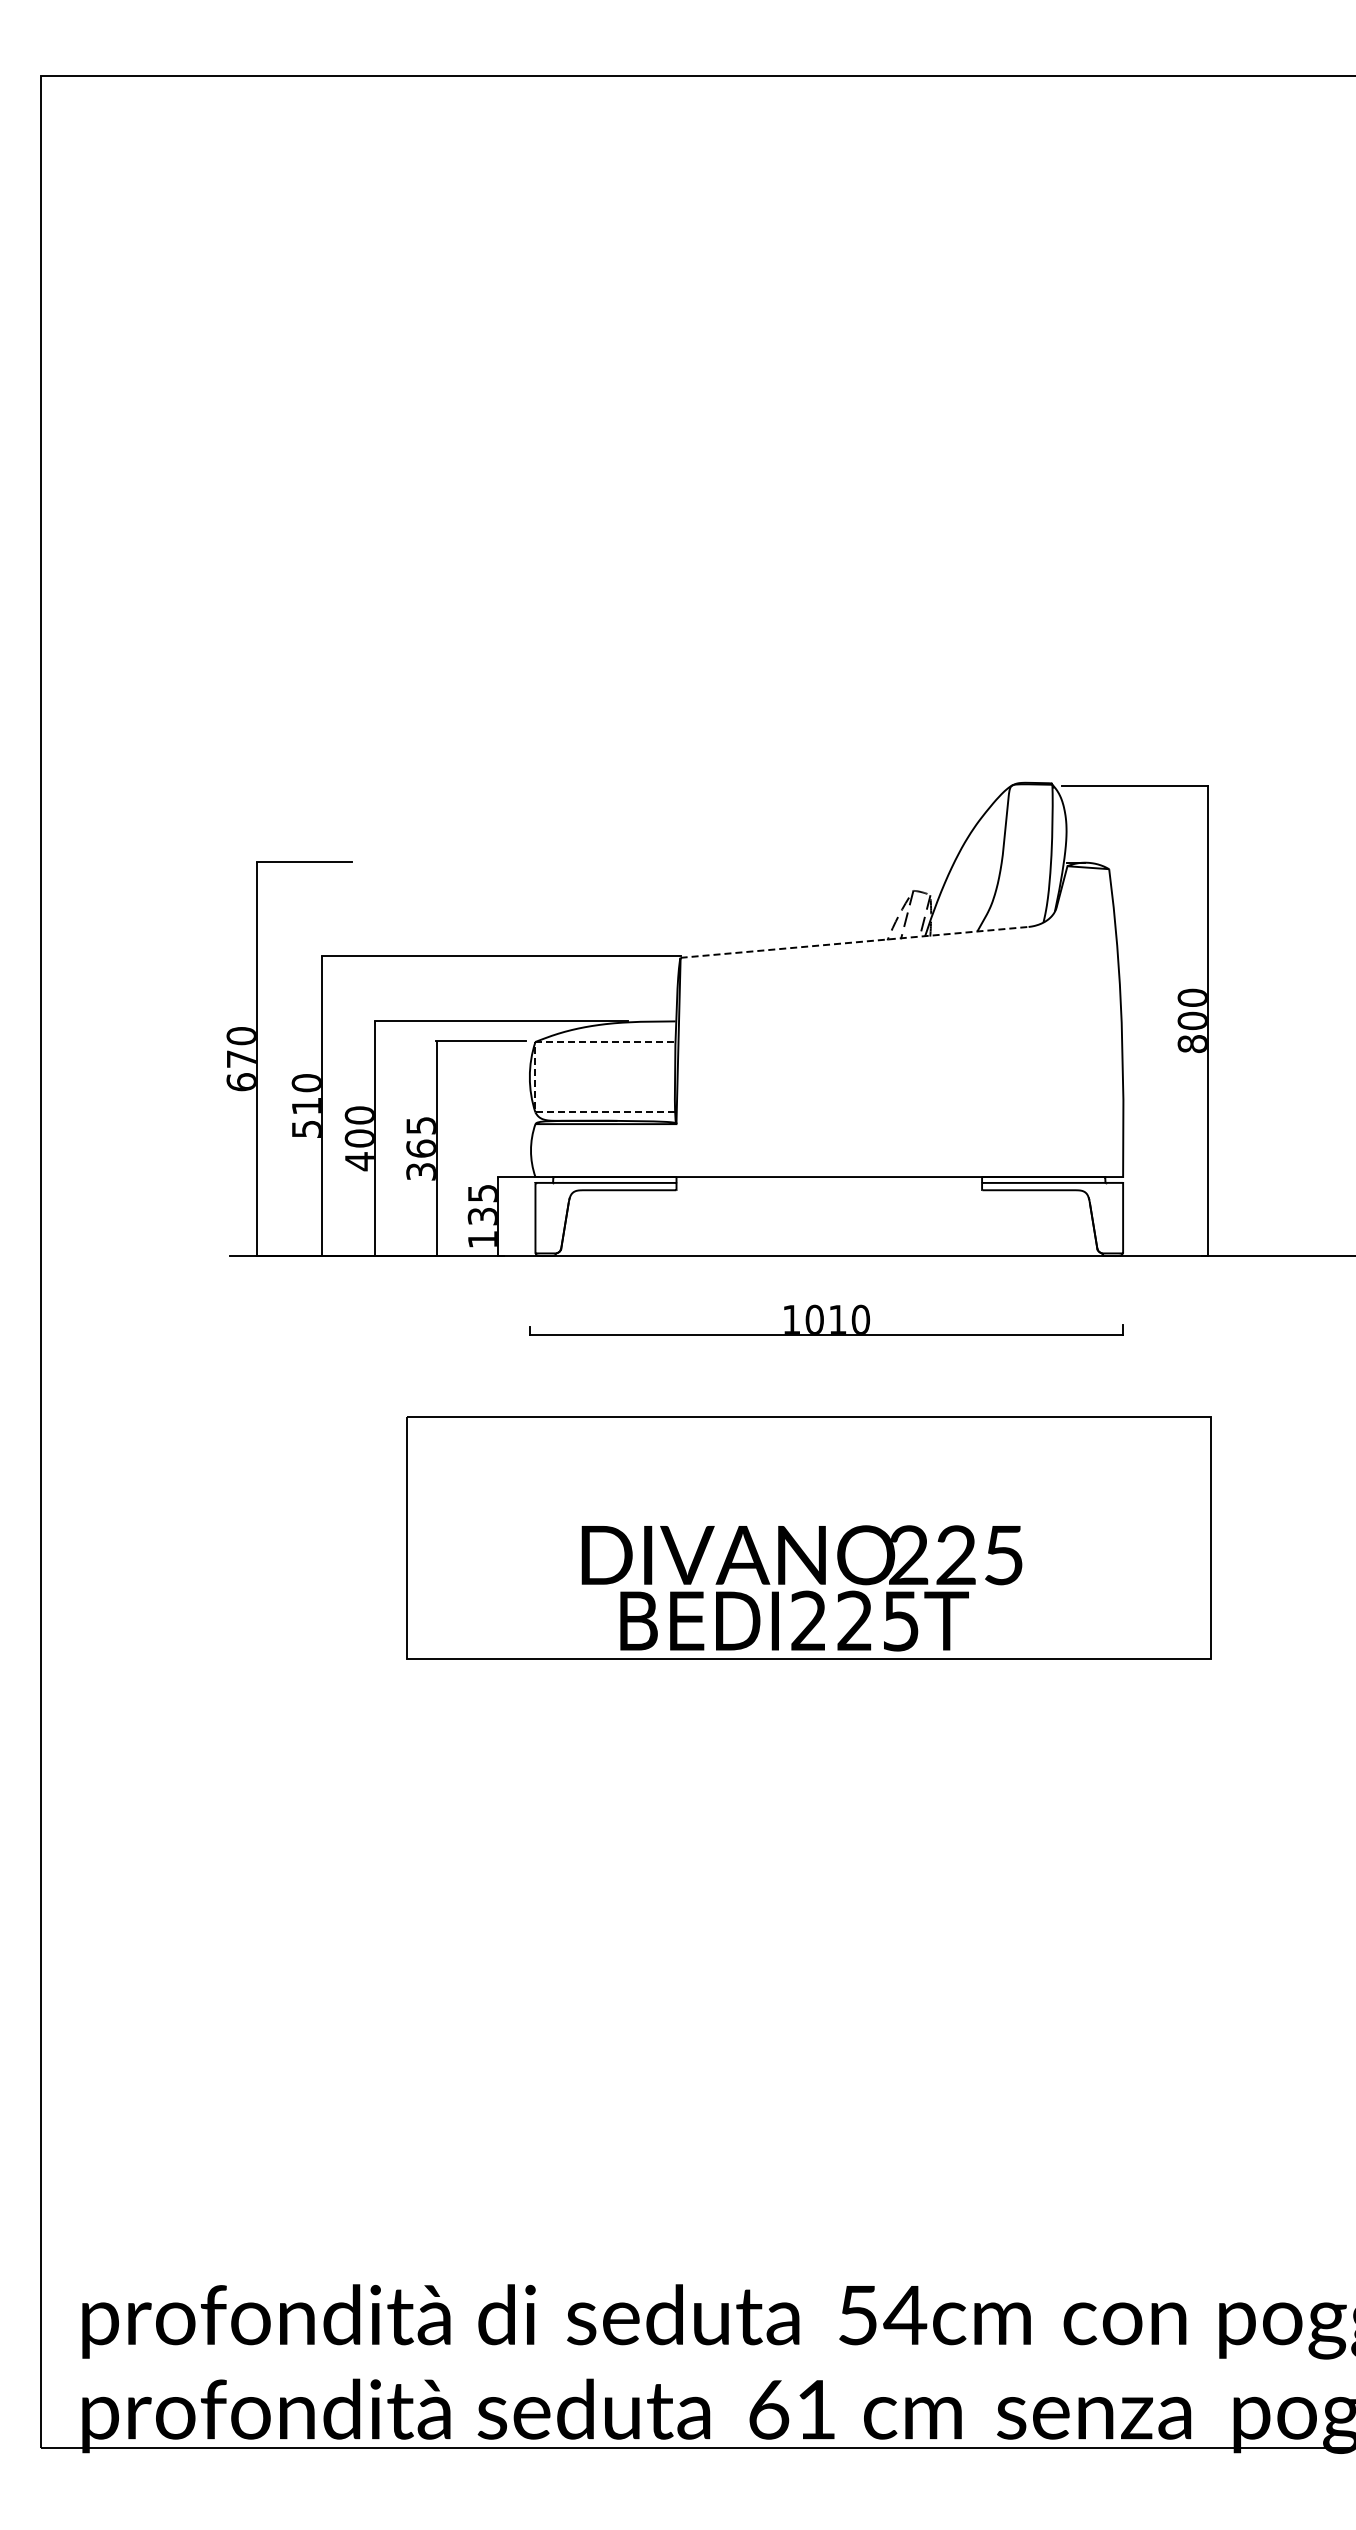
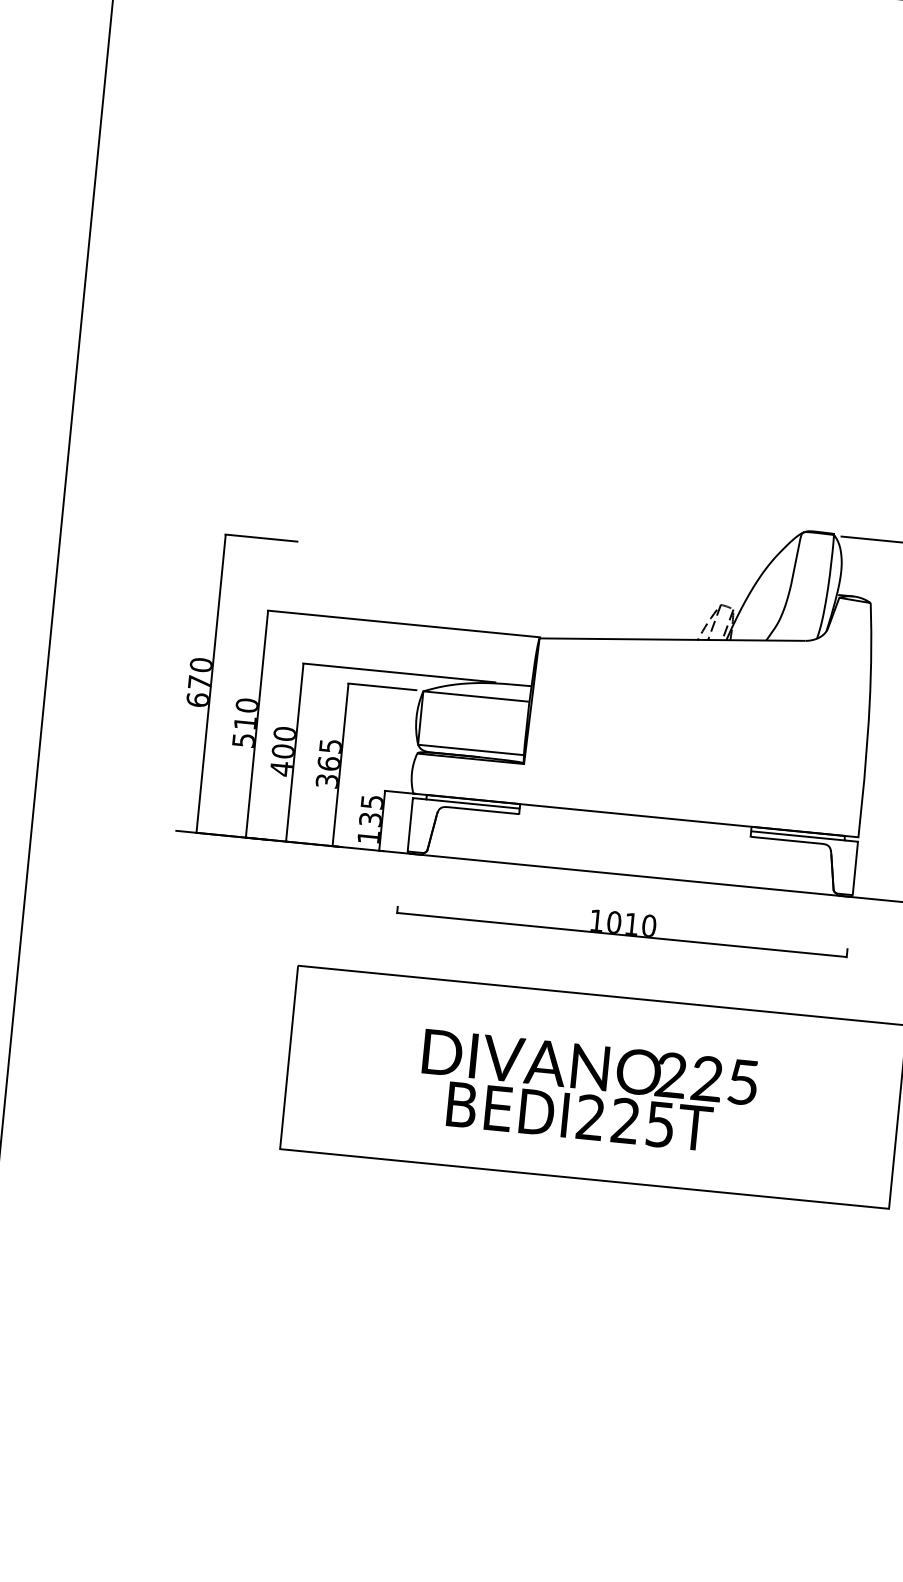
arc: (854, 942) -> (672, 639), dashed -> solid
line: (535, 1076) -> (420, 717), dashed -> solid
text: (801, 1588) -> (587, 1092), moved

